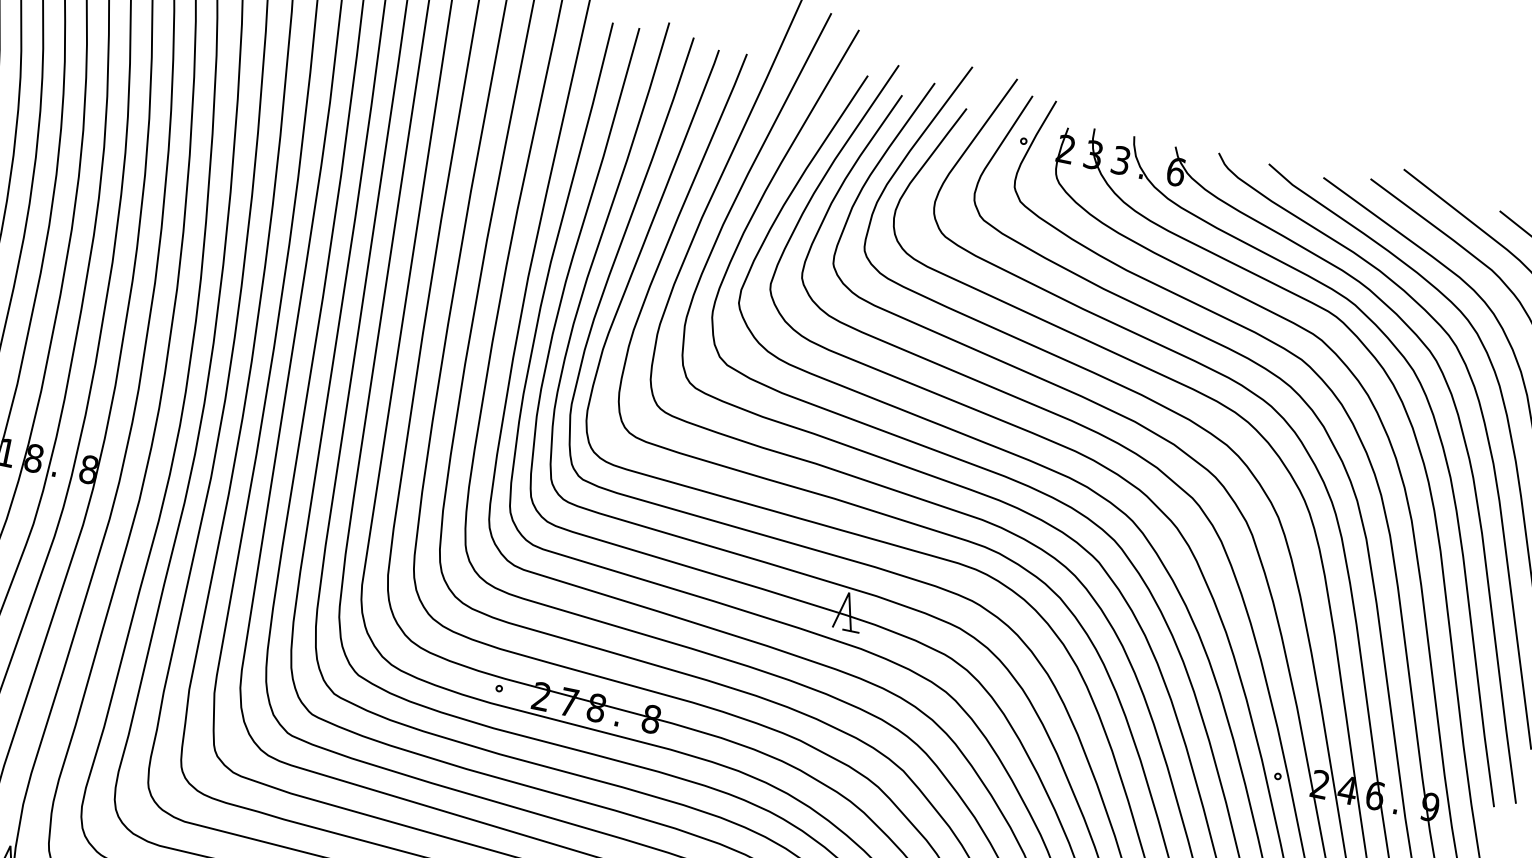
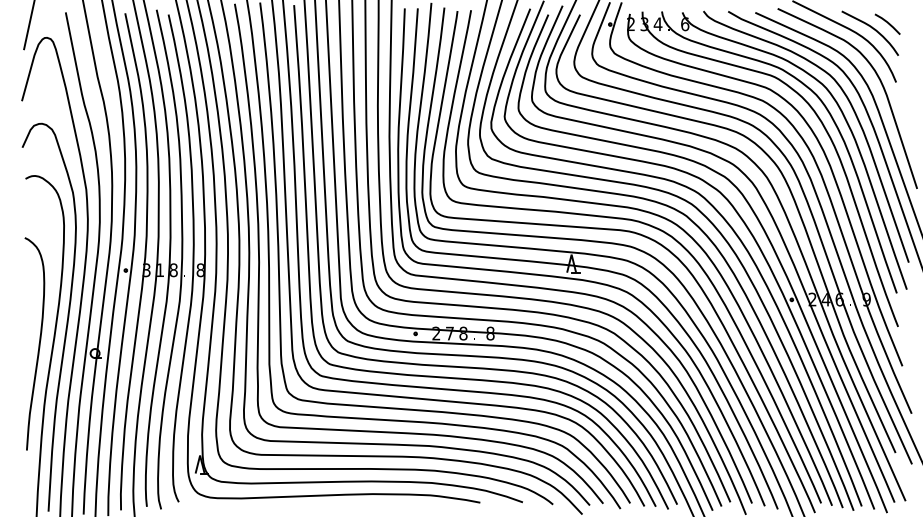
text: (1119, 160) -> (657, 24), 3 -> 4

